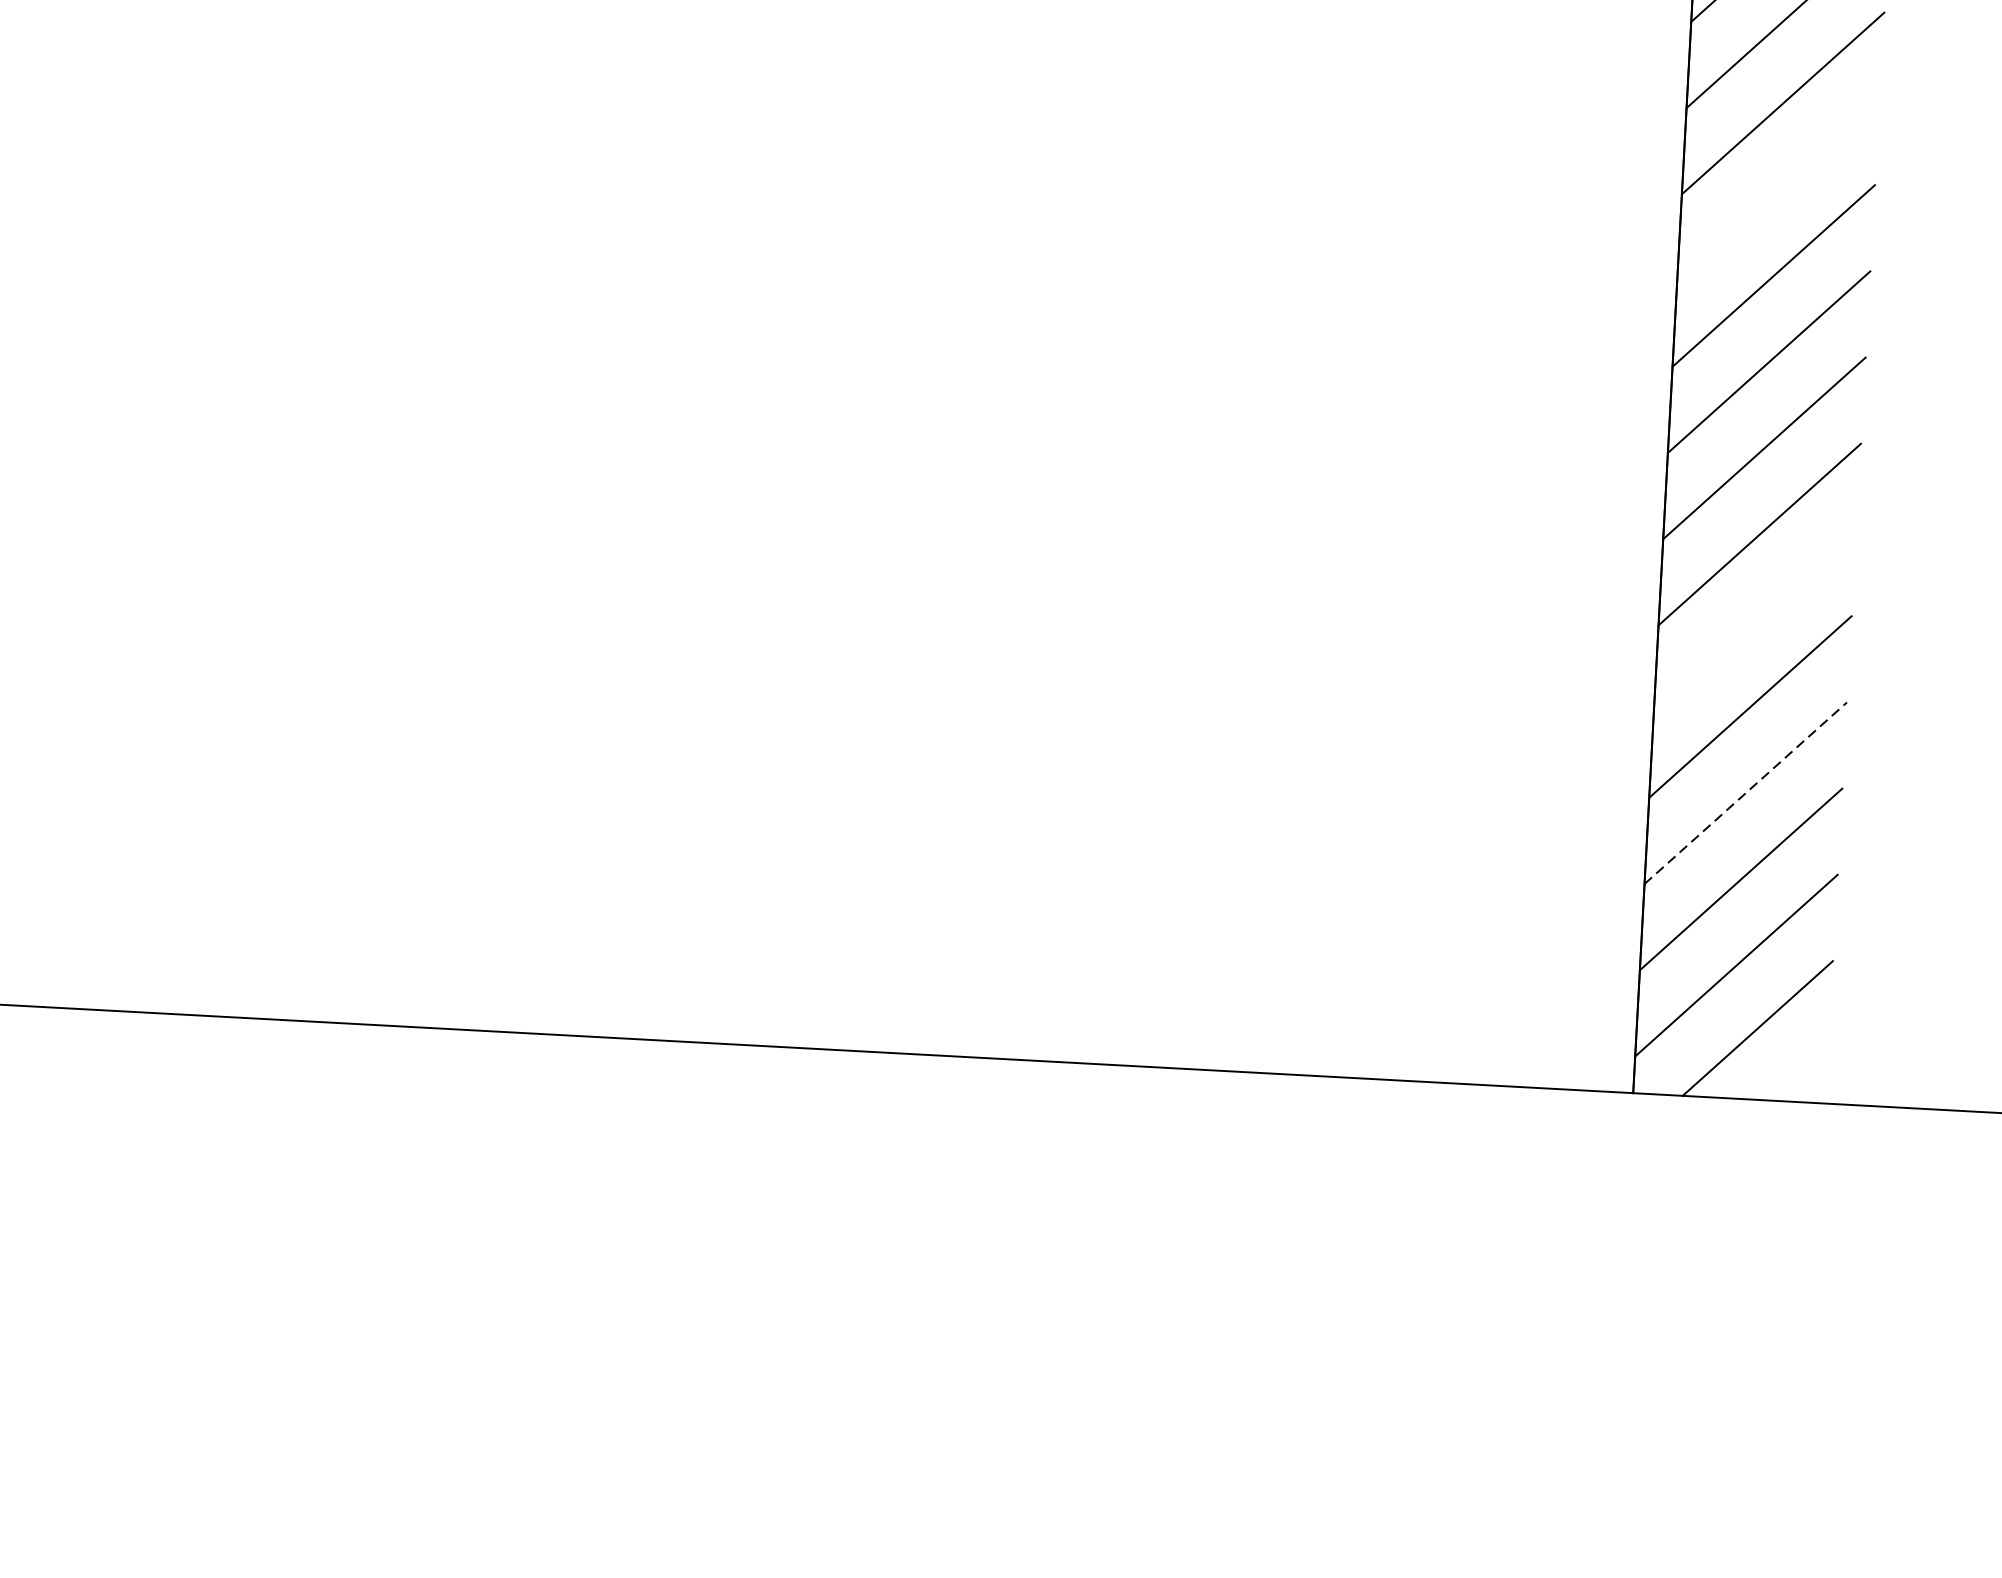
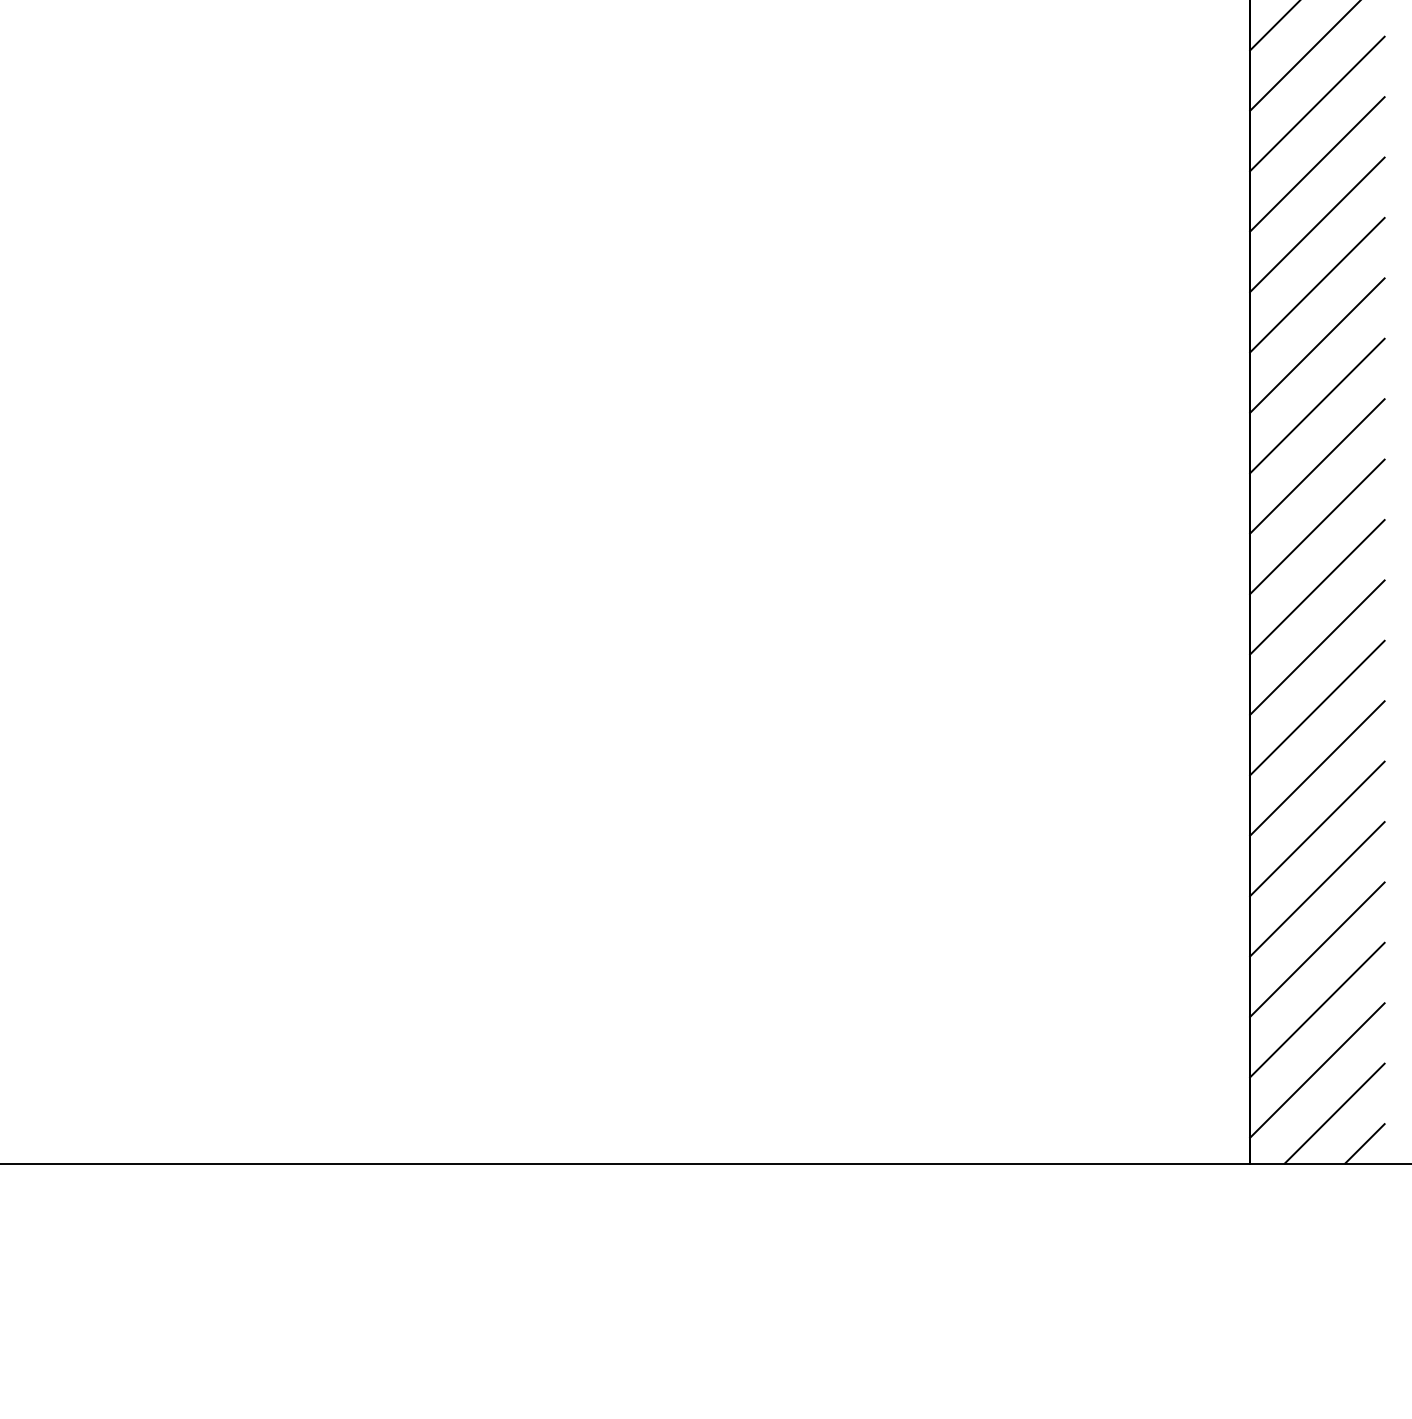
line: (1778, 189) -> (1317, 526), added
line: (1755, 620) -> (1317, 828), added
line: (1745, 792) -> (1317, 949), dashed -> solid
line: (1798, 1073) -> (1364, 1143), added

